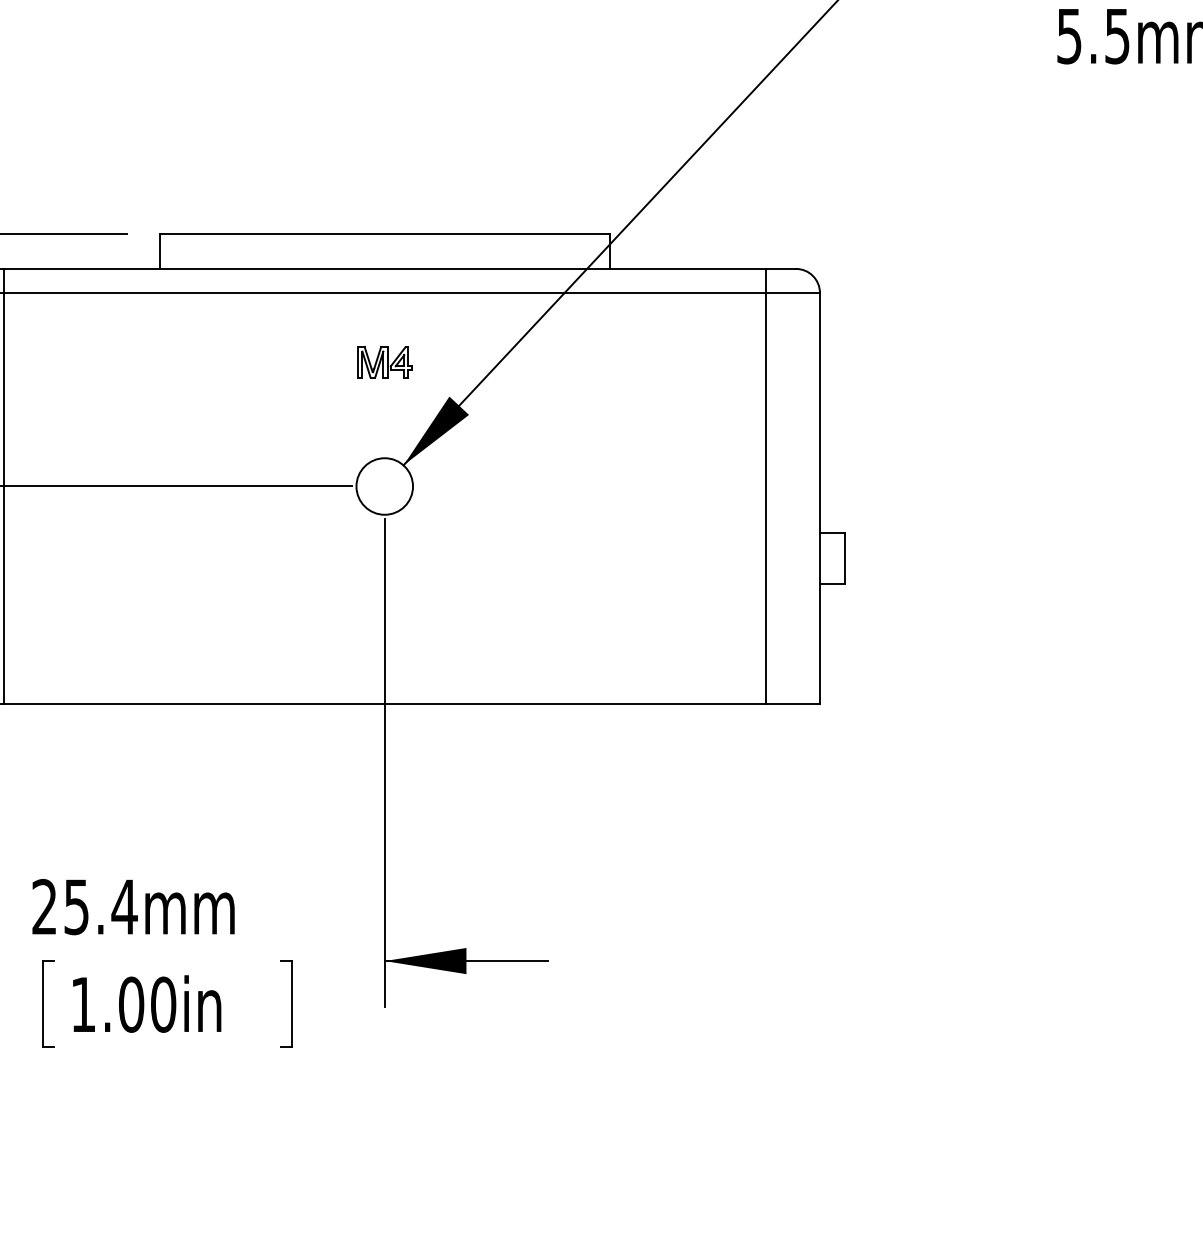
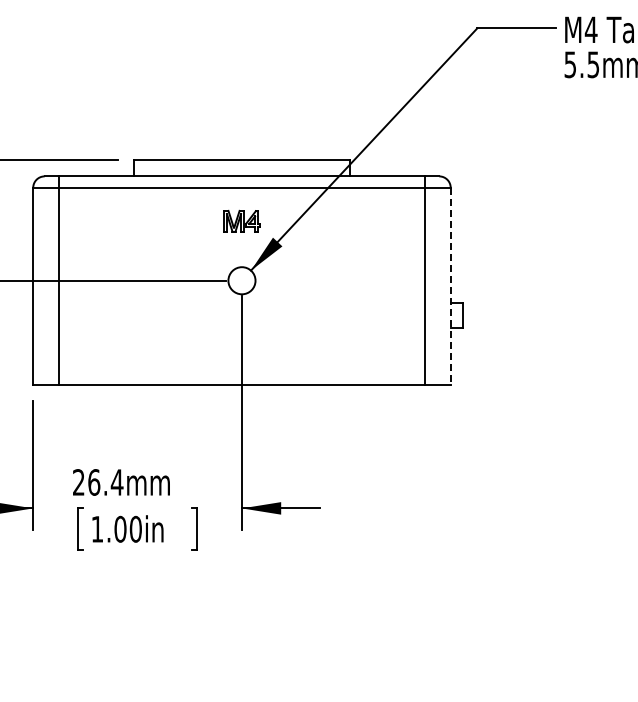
part: (383, 360) -> (241, 220), size x1.4
line: (819, 498) -> (450, 286), solid -> dashed
text: (77, 907) -> (94, 482), 25.4mm -> 26.4mm

